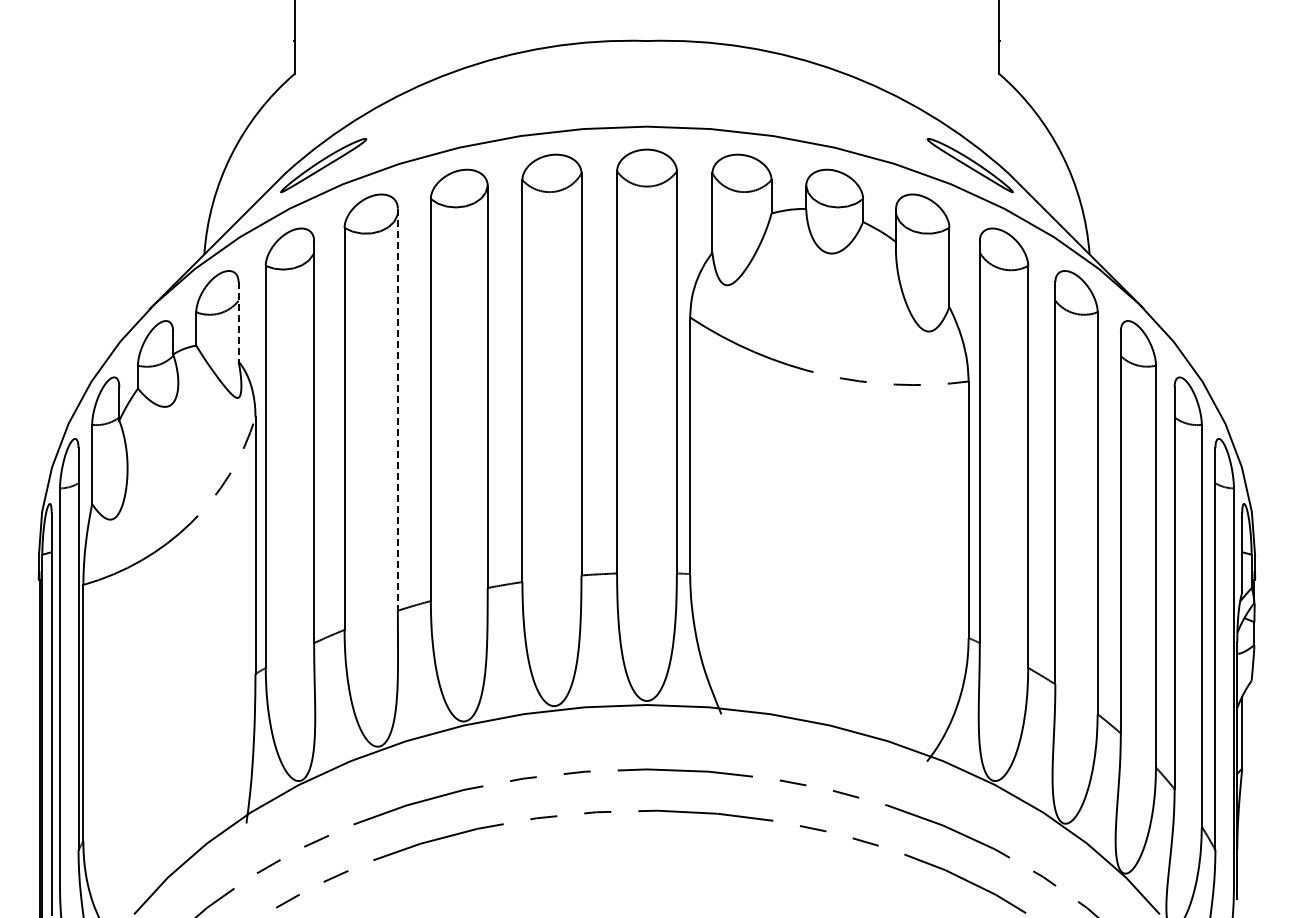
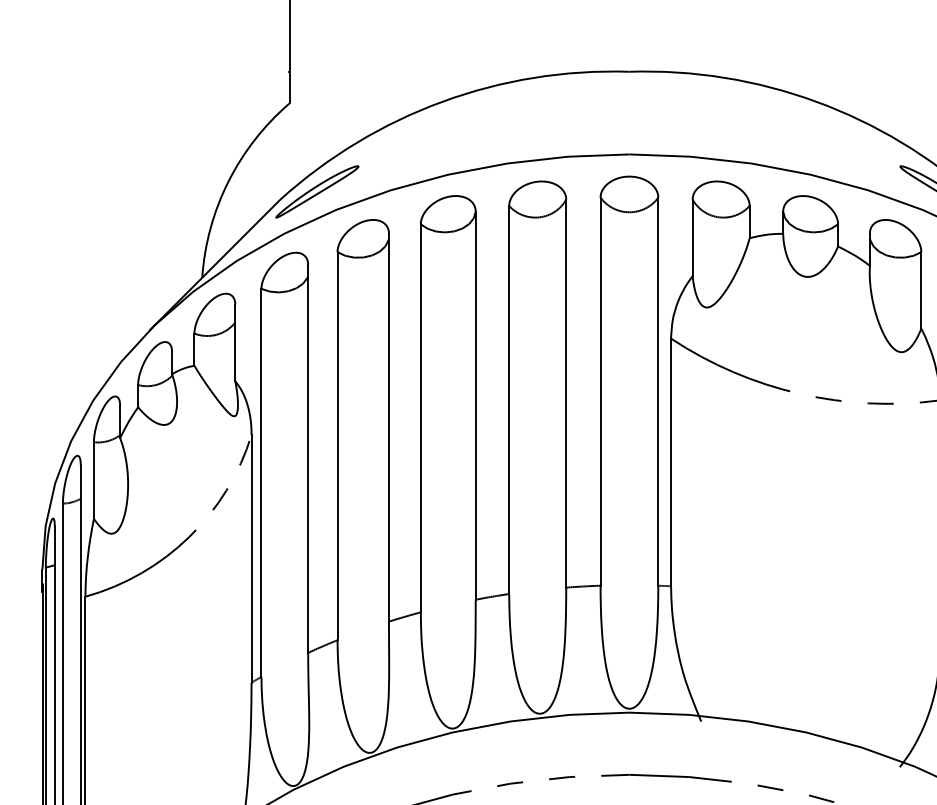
line: (238, 322) -> (235, 343), dashed -> solid
line: (397, 409) -> (388, 427), dashed -> solid

